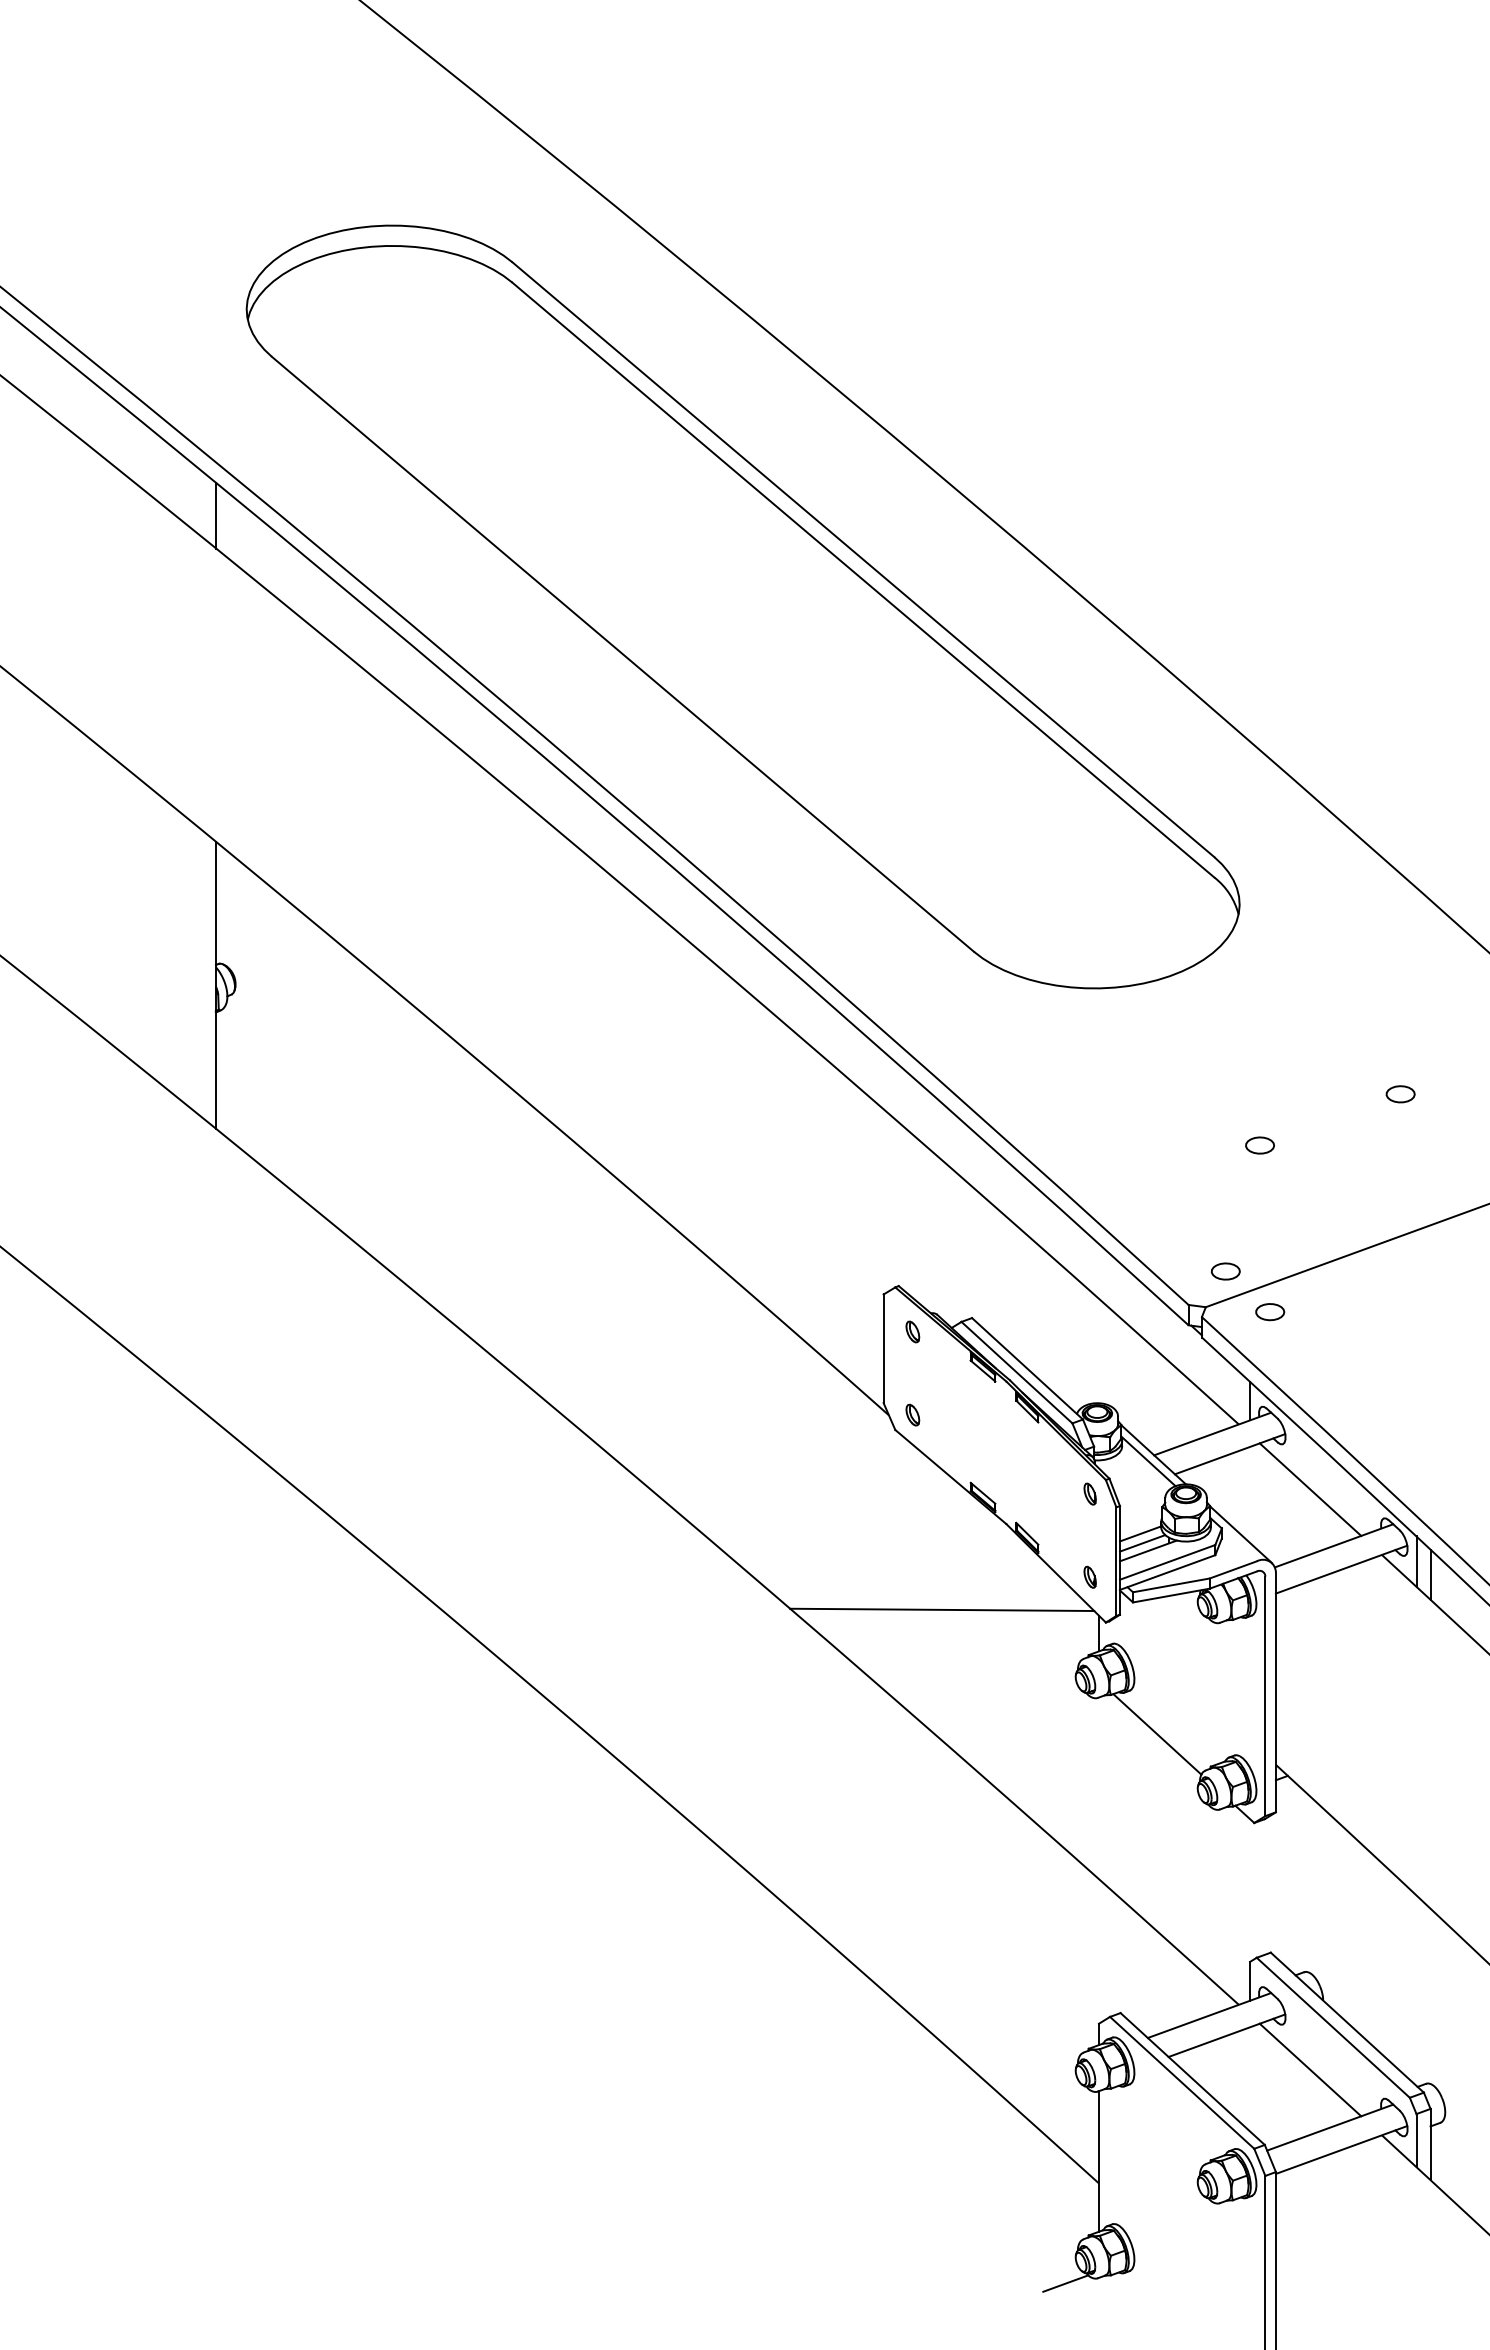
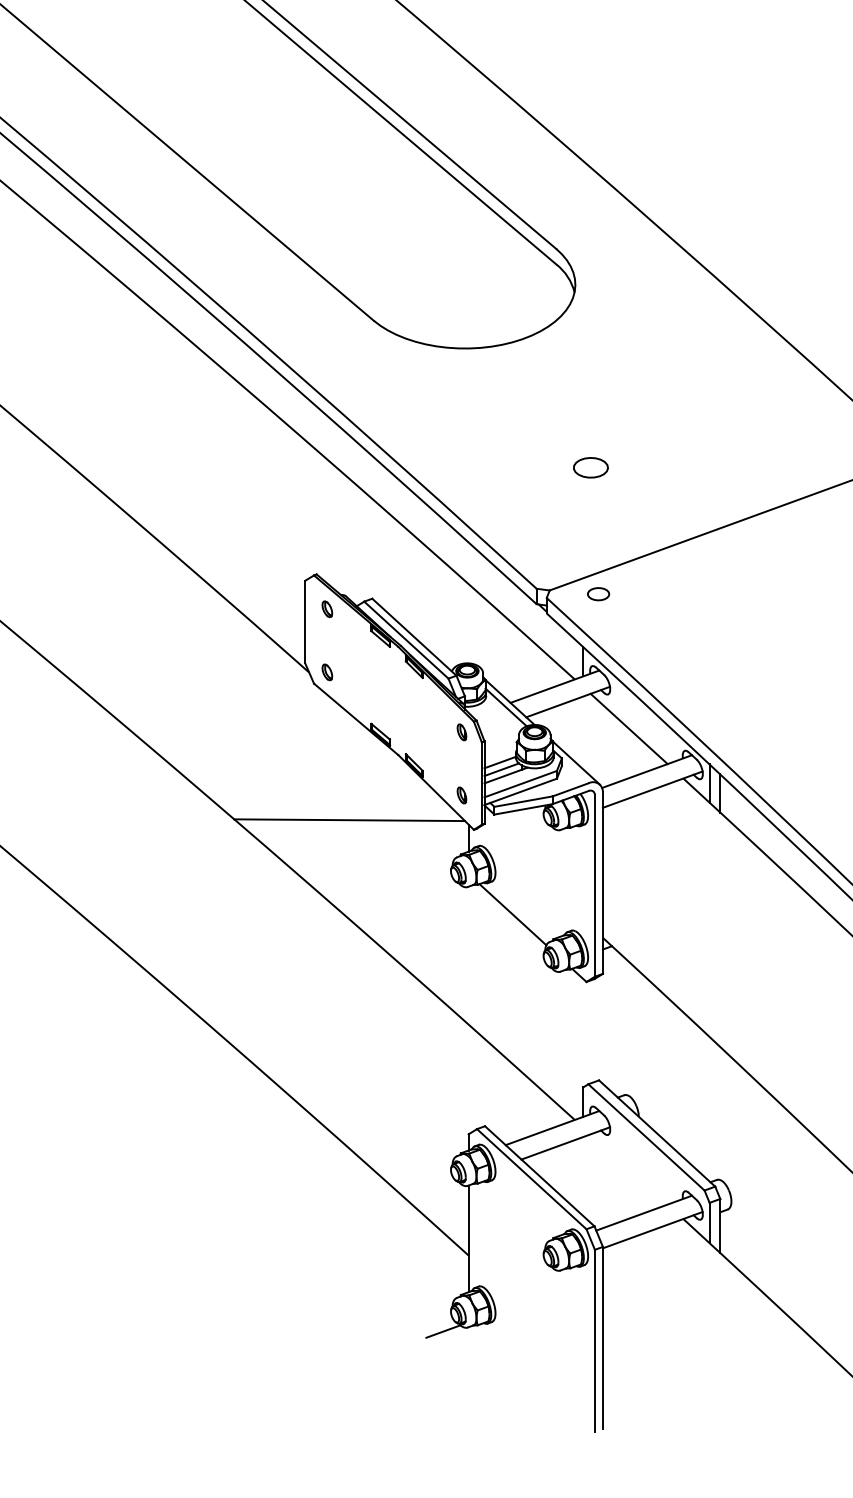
part: (1400, 1094) -> (697, 429), removed
part: (1259, 1145) -> (590, 467), size x1.6
part: (1225, 1271) -> (564, 563), removed
line: (1310, 2069) -> (629, 1169), removed

